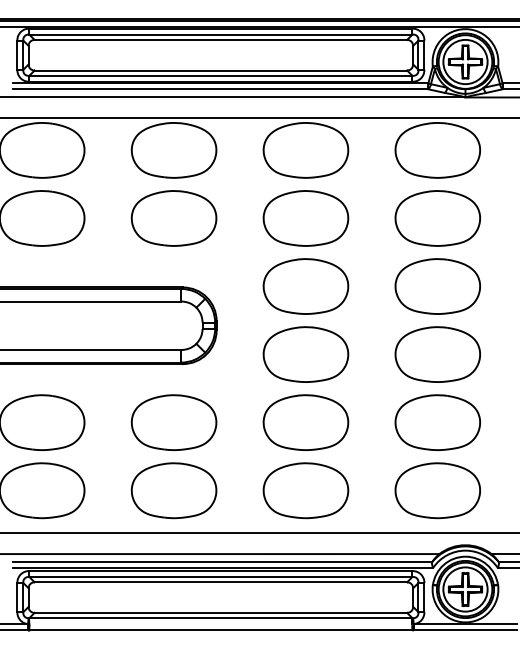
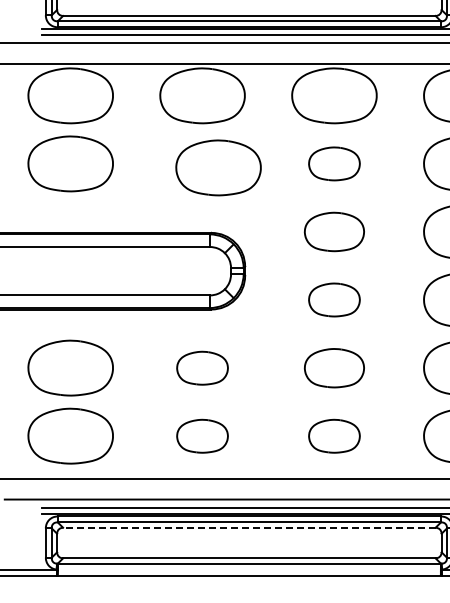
part: (173, 218) -> (217, 167), moved
part: (305, 218) -> (333, 163), size x0.6
part: (305, 286) -> (333, 231), size x0.7
part: (305, 354) -> (333, 299), size x0.6
part: (173, 422) -> (201, 367), size x0.6
part: (305, 422) -> (333, 367), size x0.7
part: (173, 490) -> (201, 435), size x0.6
part: (305, 490) -> (333, 435), size x0.6
line: (220, 582) -> (248, 527), solid -> dashed

